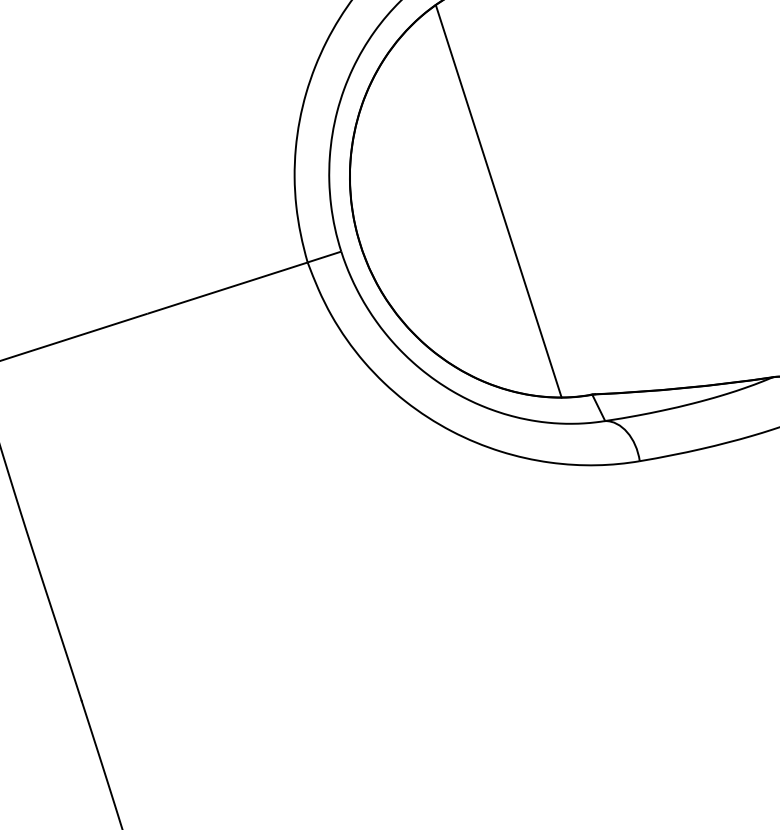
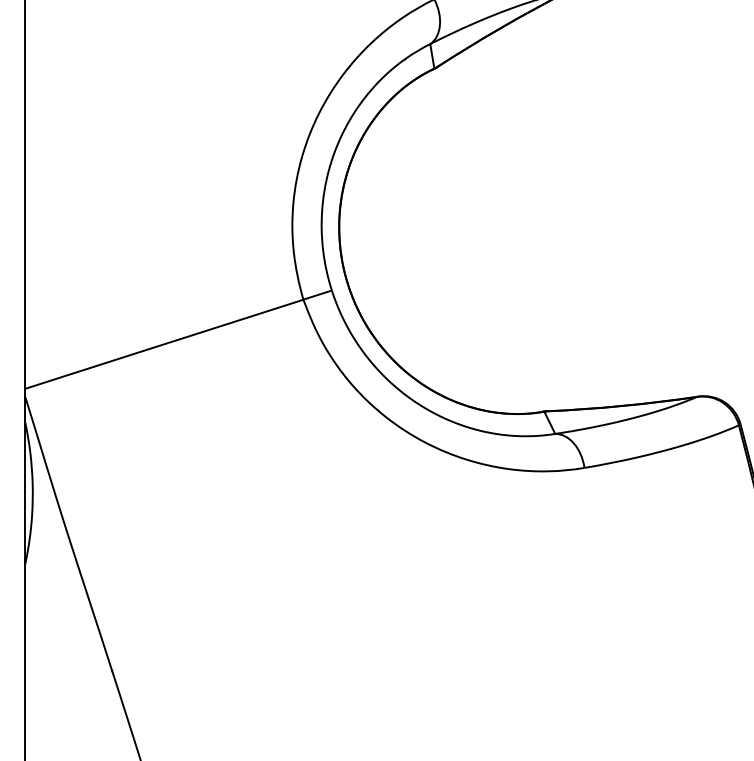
line: (497, 200) -> (464, 247), removed

